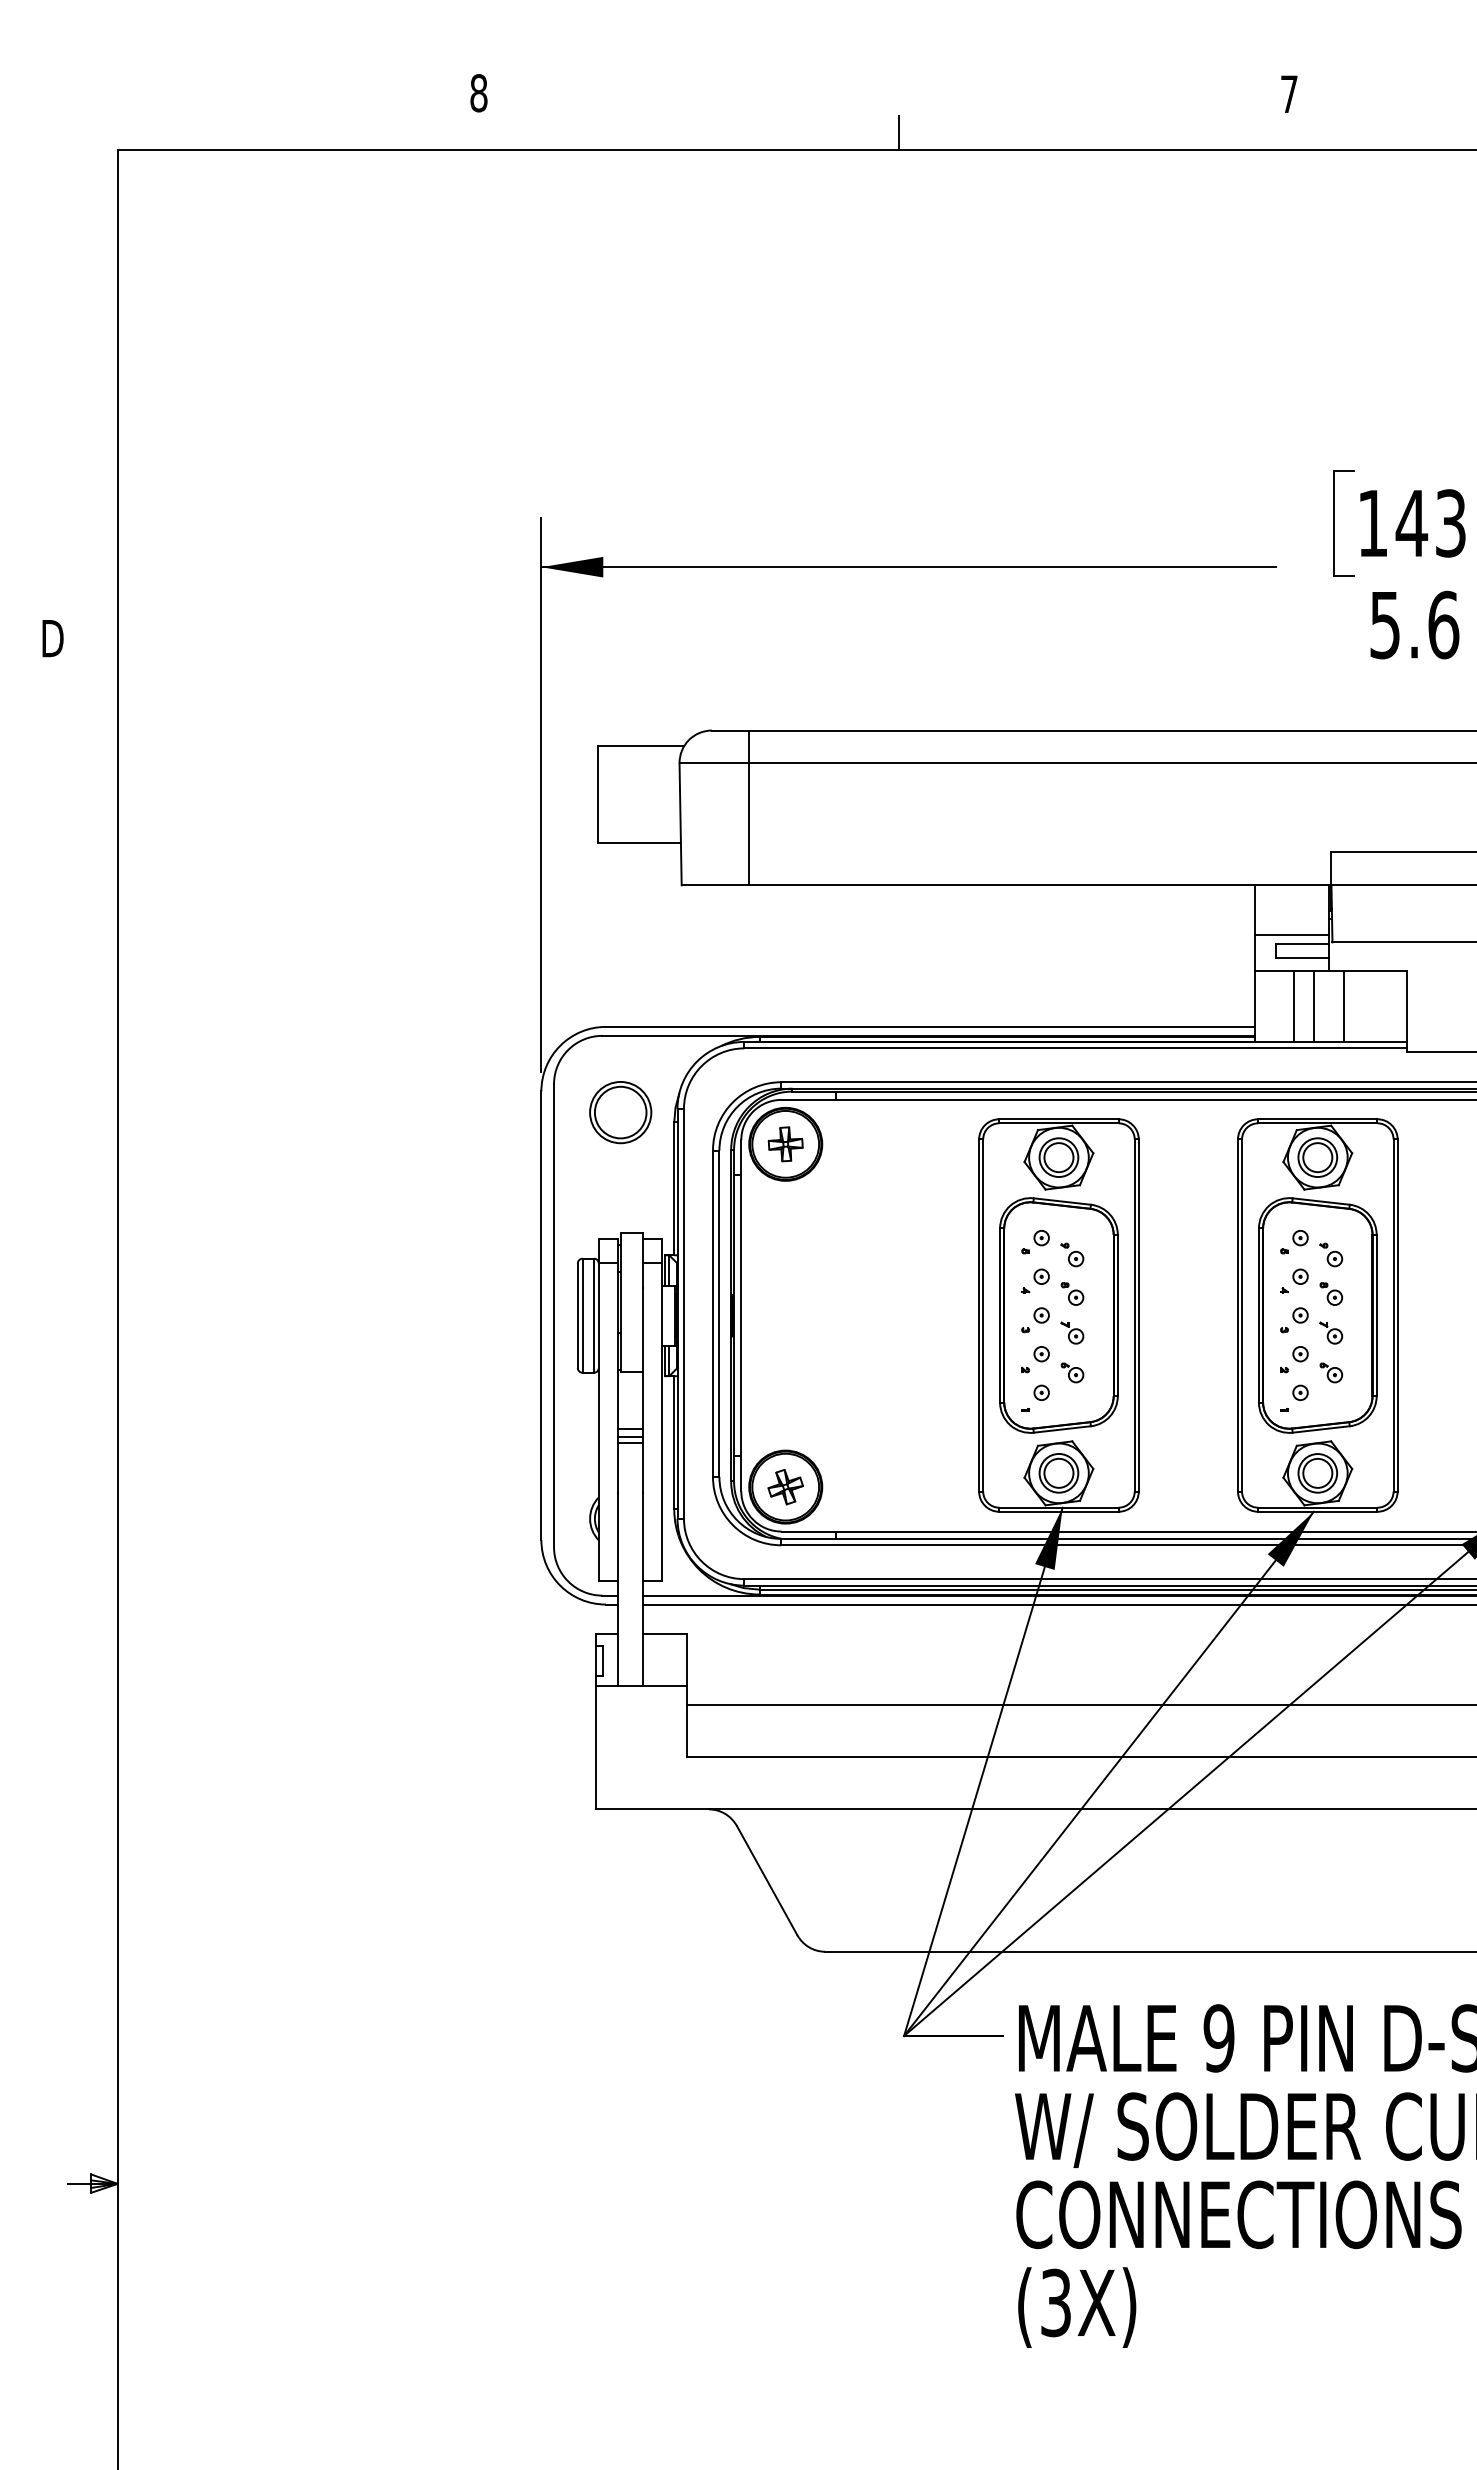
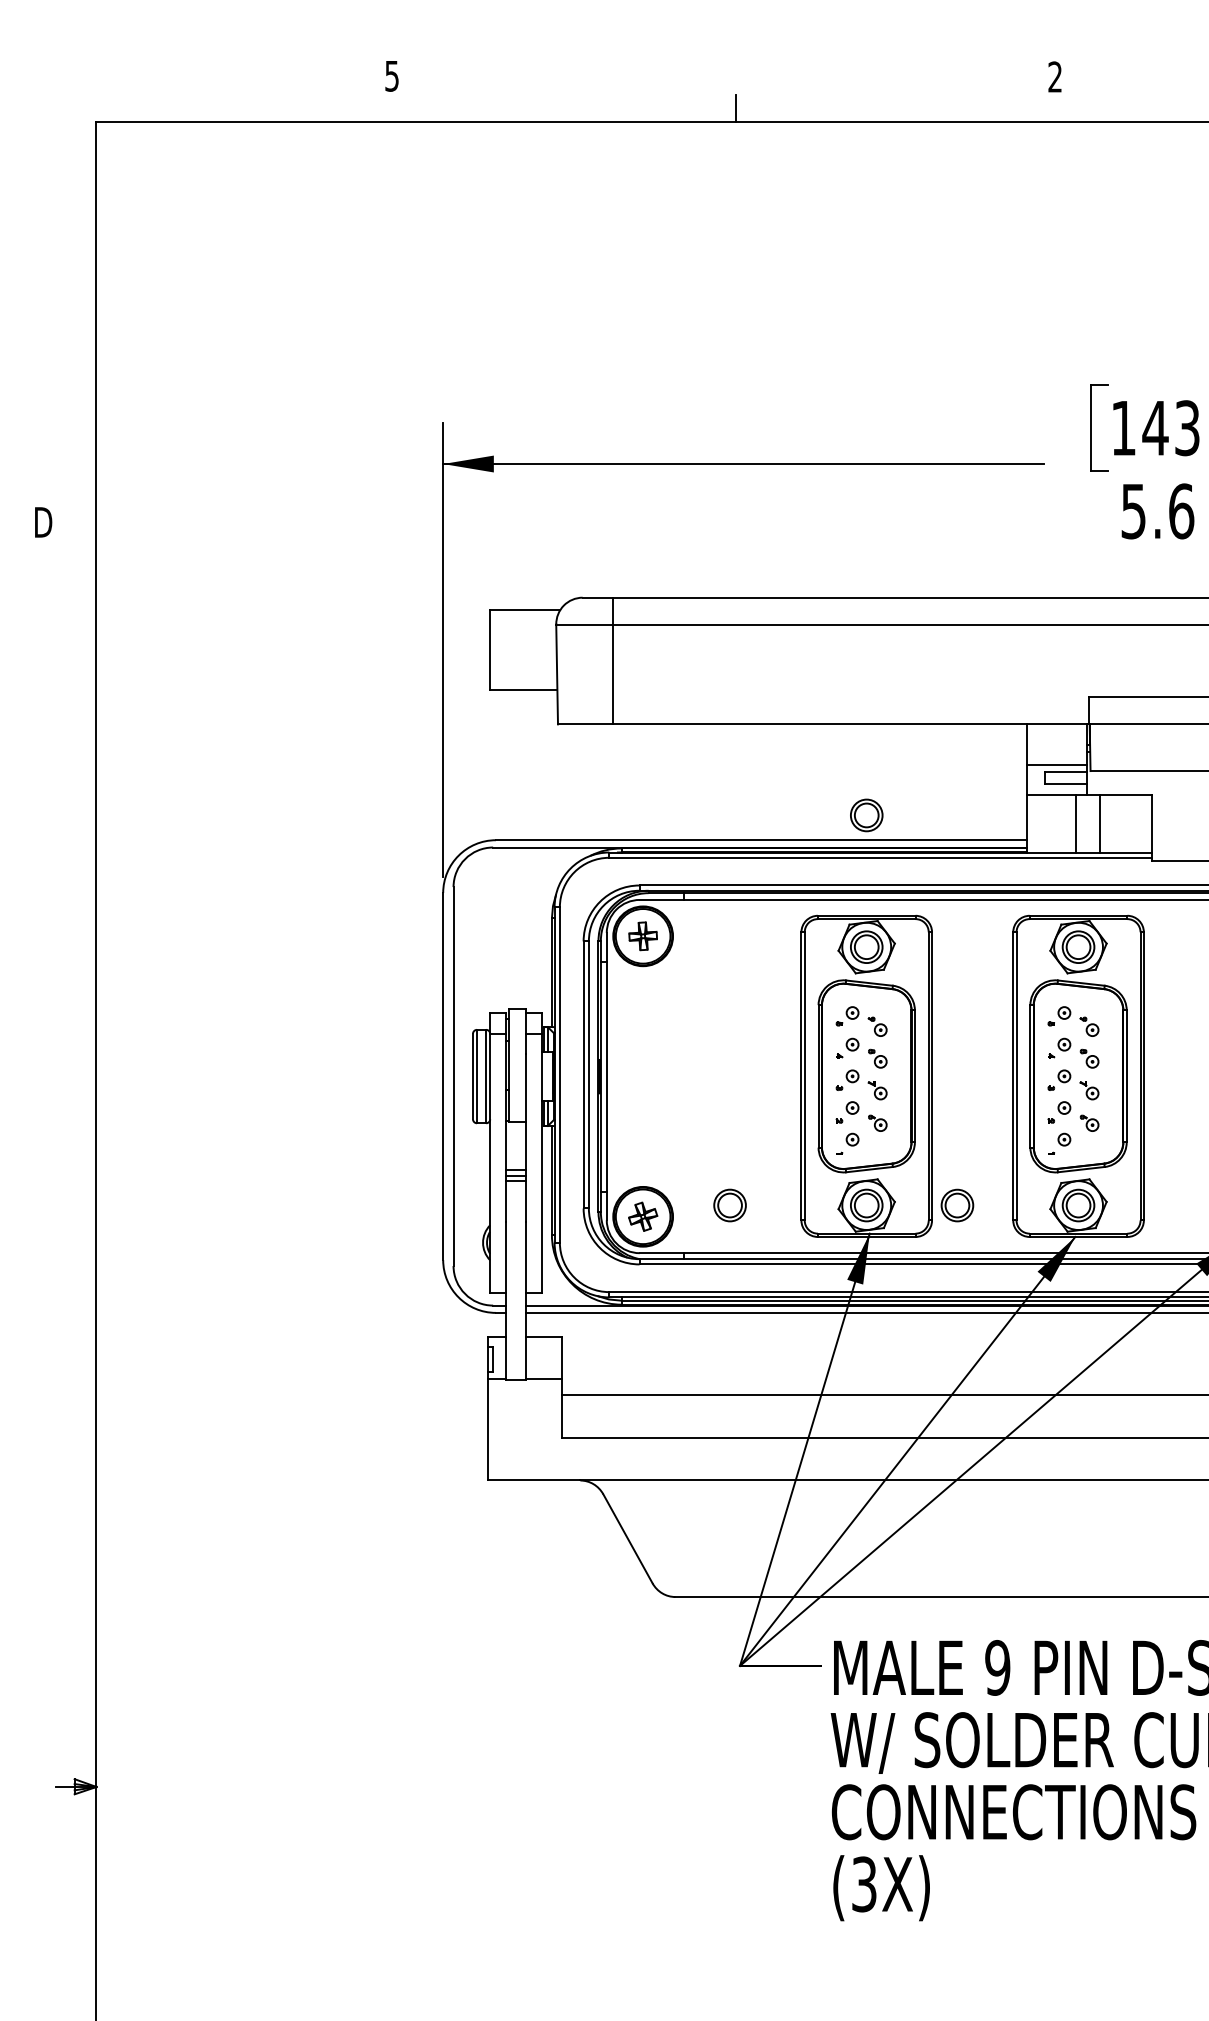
text: (478, 93) -> (391, 76), 8 -> 5
text: (1289, 93) -> (1055, 76), 7 -> 2
part: (1058, 996) -> (866, 815), added
line: (1294, 1006) -> (1059, 823), removed
part: (620, 1112) -> (507, 910), removed
part: (891, 1473) -> (729, 1205), added
part: (1169, 1473) -> (957, 1205), added

